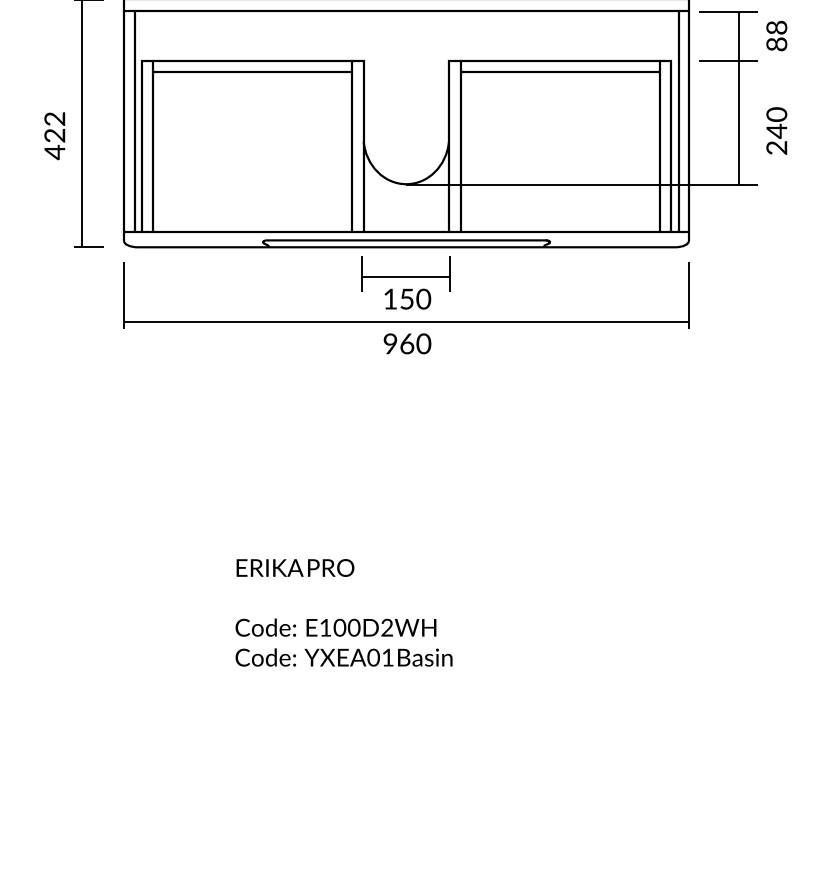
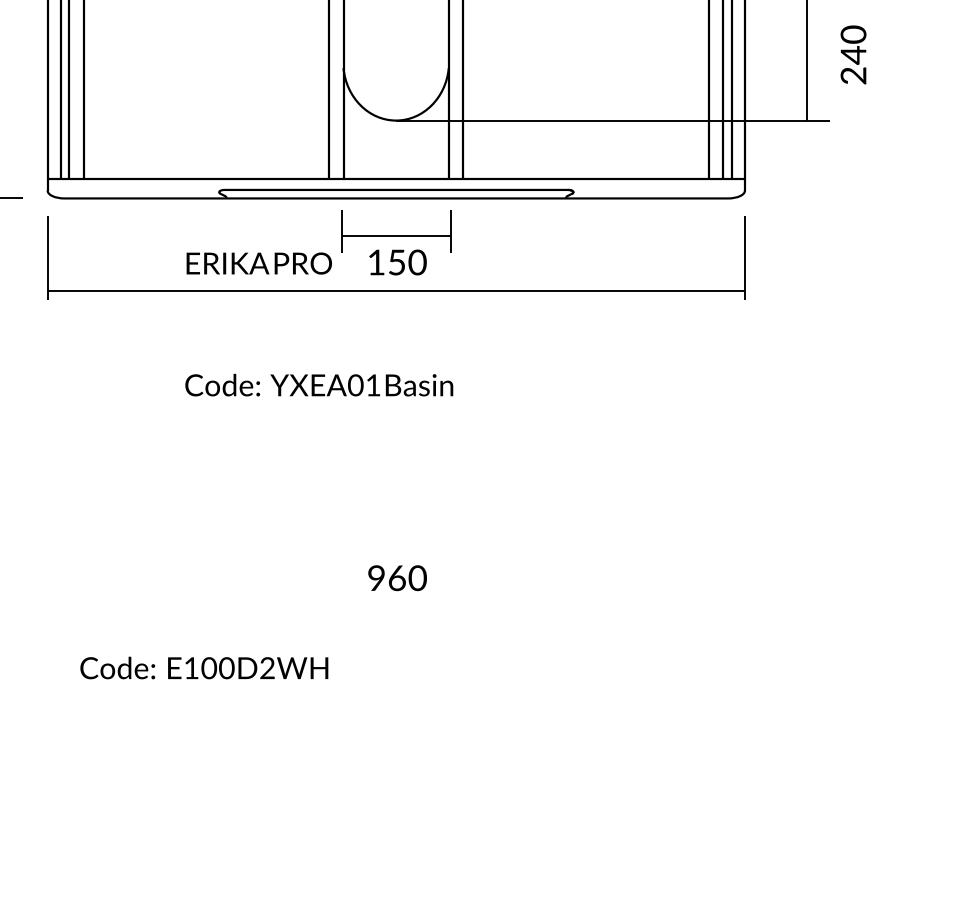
text: (407, 343) -> (397, 577), moved
text: (295, 567) -> (259, 262), moved
text: (335, 627) -> (203, 667), moved
text: (343, 657) -> (318, 385), moved

